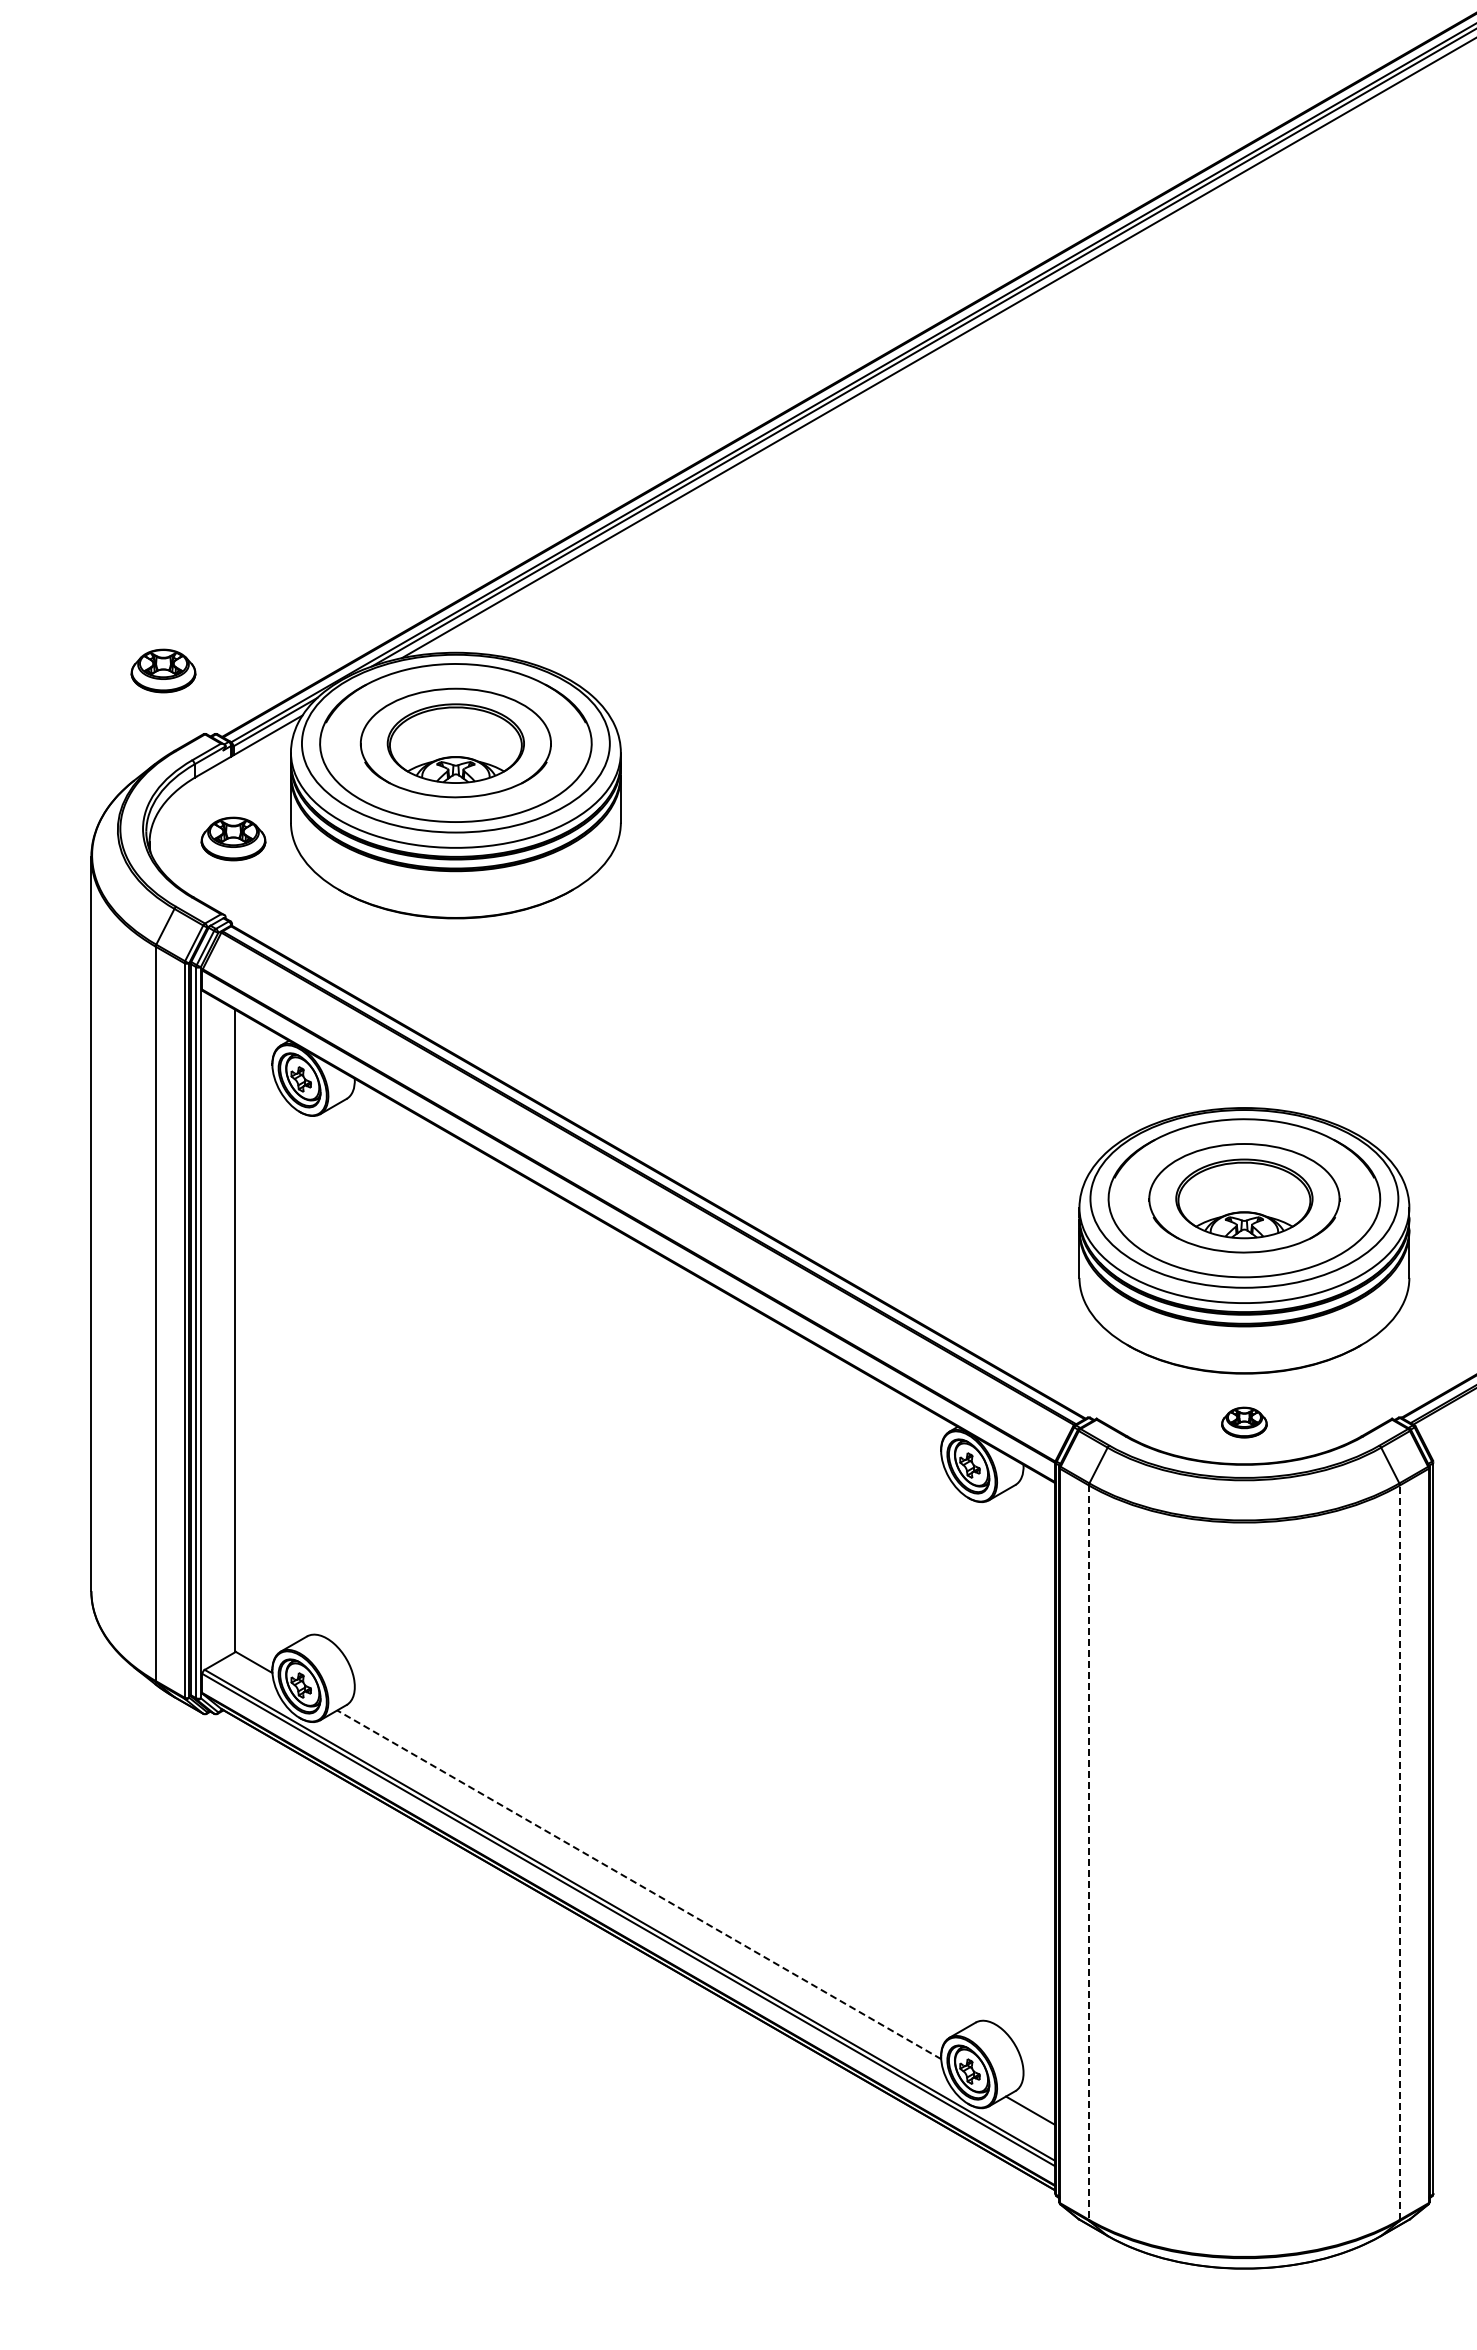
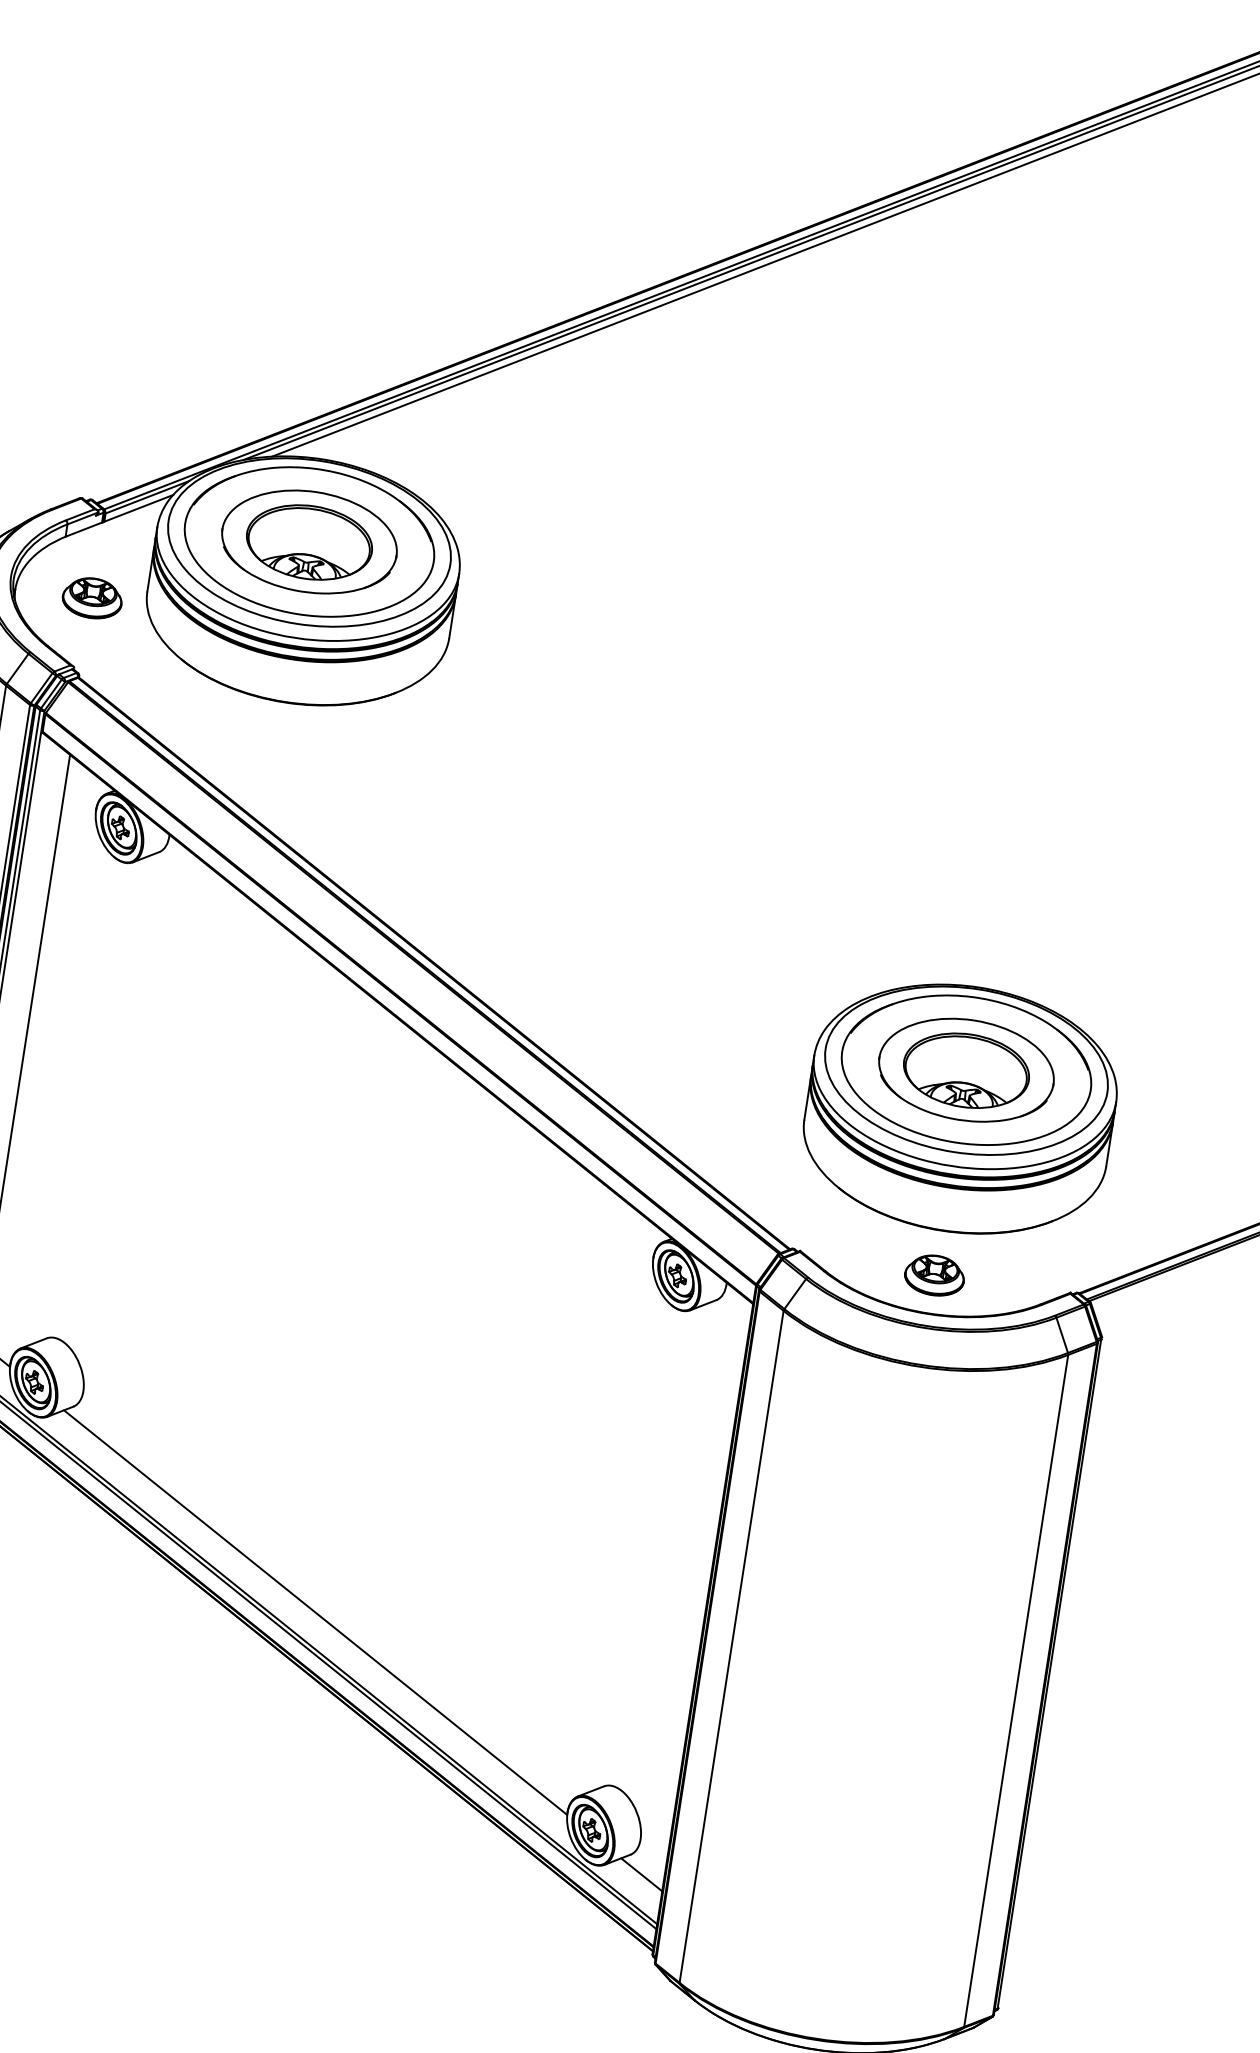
part: (163, 670) -> (52, 434), removed
part: (1244, 1422) -> (934, 1275), size x1.43
line: (1399, 1852) -> (1015, 1690), dashed -> solid
line: (1088, 1853) -> (731, 1647), dashed -> solid
line: (639, 1884) -> (315, 1612), dashed -> solid

